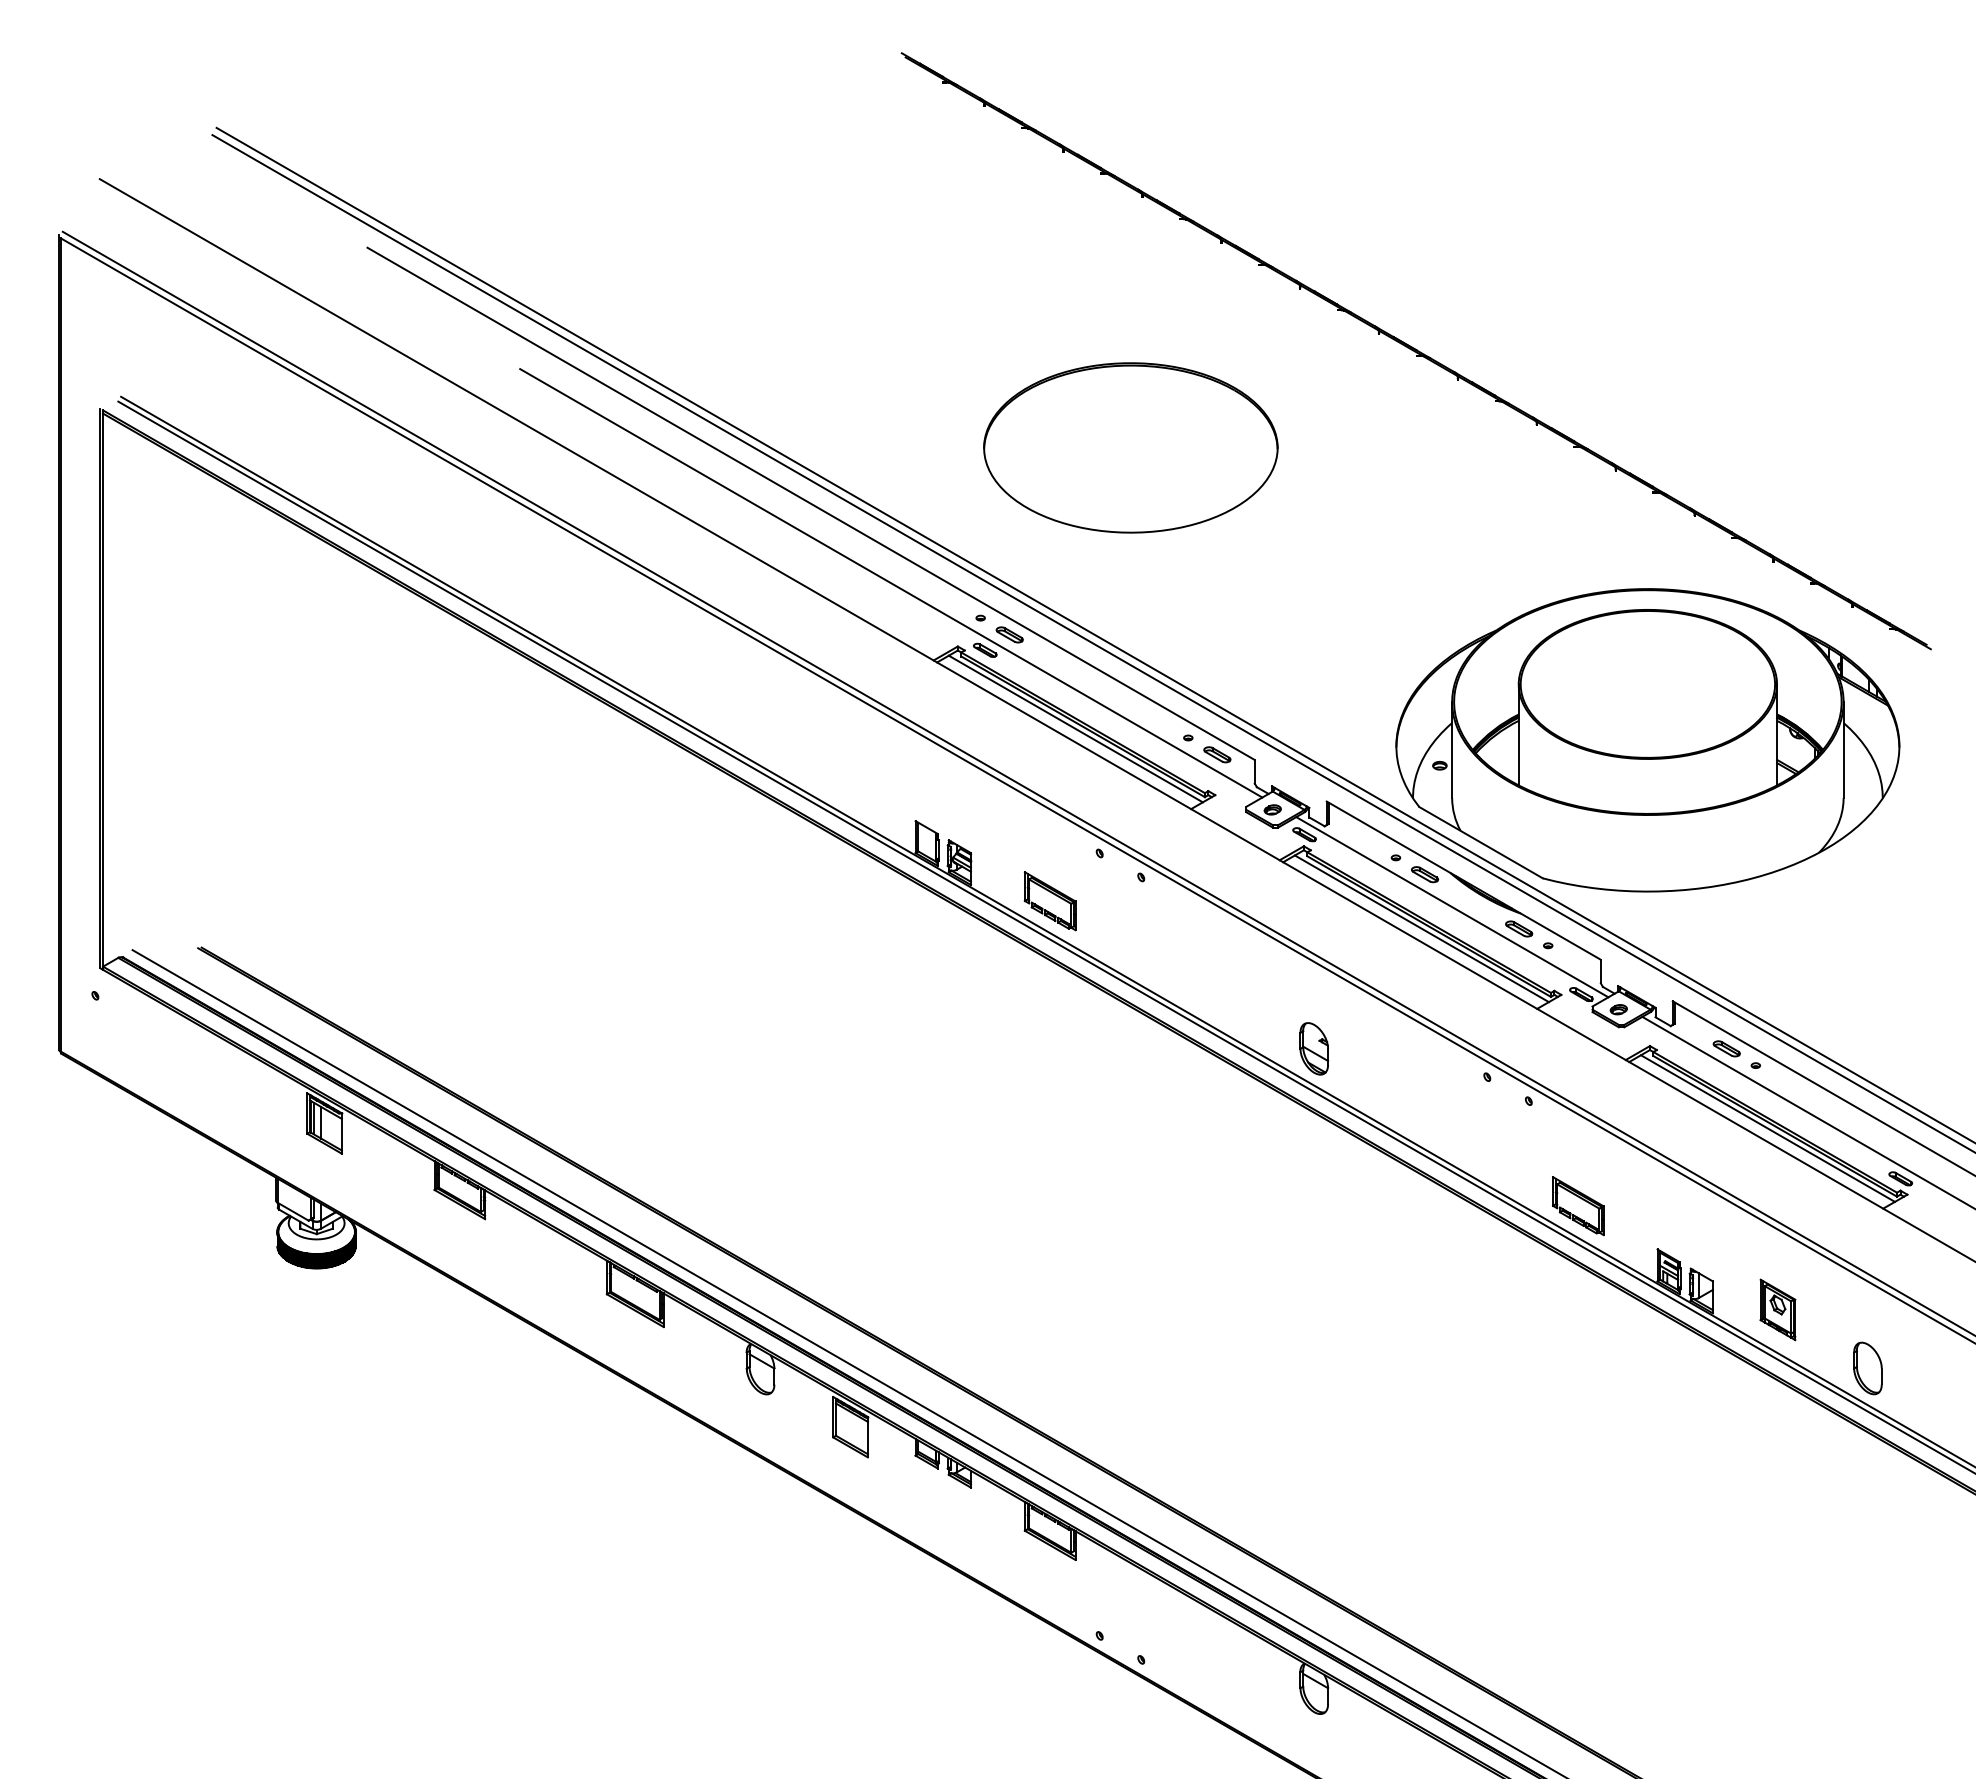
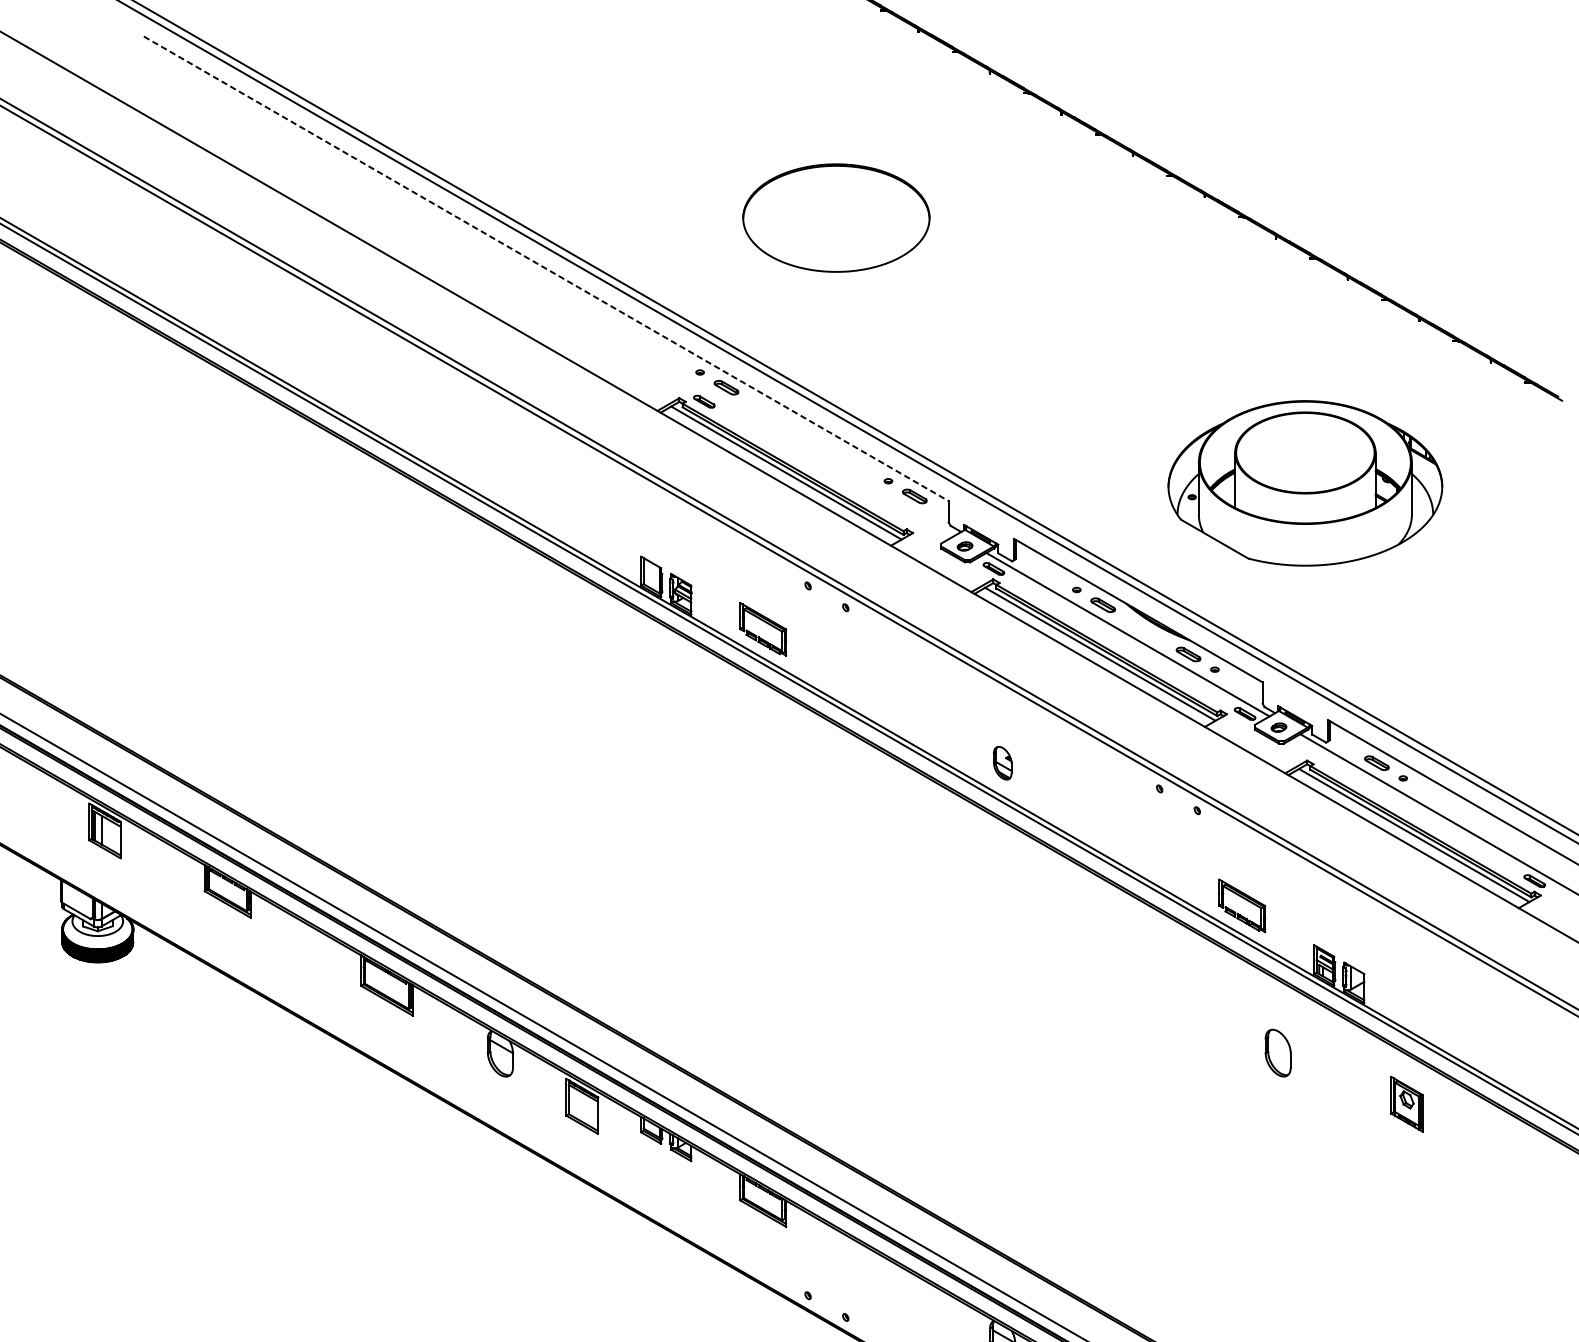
part: (1130, 447) -> (836, 217), size x0.7
line: (811, 504) -> (546, 269), solid -> dashed
line: (891, 583) -> (619, 341), removed
part: (1647, 740) -> (1304, 483), size x0.6
part: (1314, 1048) -> (1002, 762), size x0.7
part: (1777, 1309) -> (1406, 1103), moved
part: (1867, 1368) -> (1277, 1053), moved

